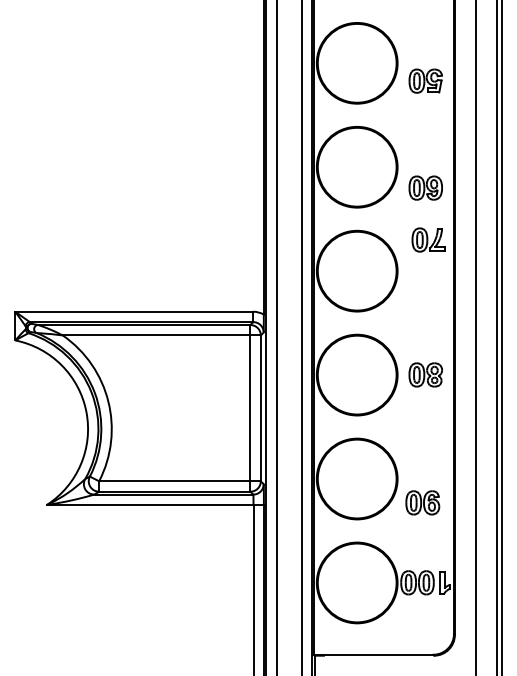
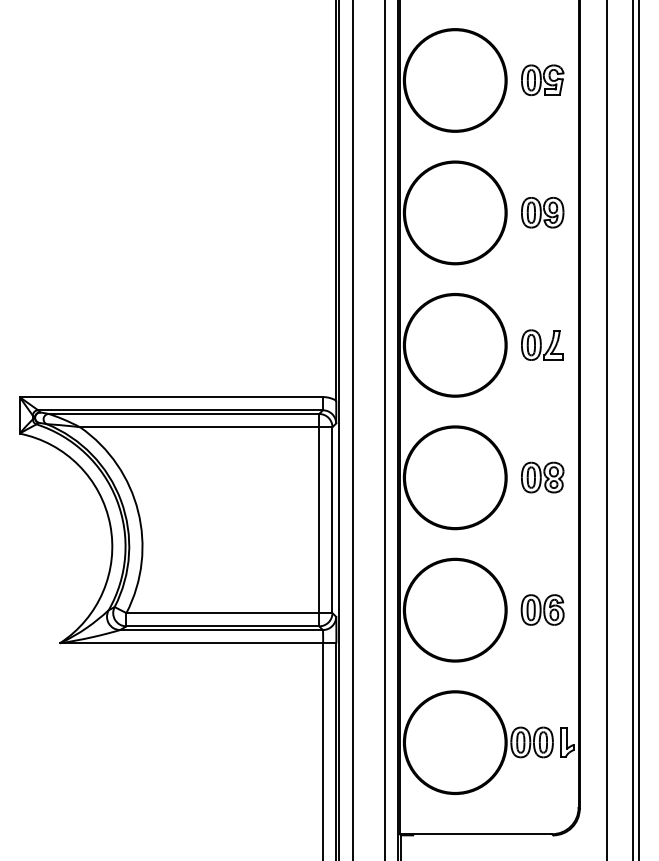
part: (425, 80) -> (542, 79), moved
part: (425, 187) -> (542, 211), moved
part: (428, 239) -> (542, 344), moved
part: (422, 502) -> (542, 609), moved

